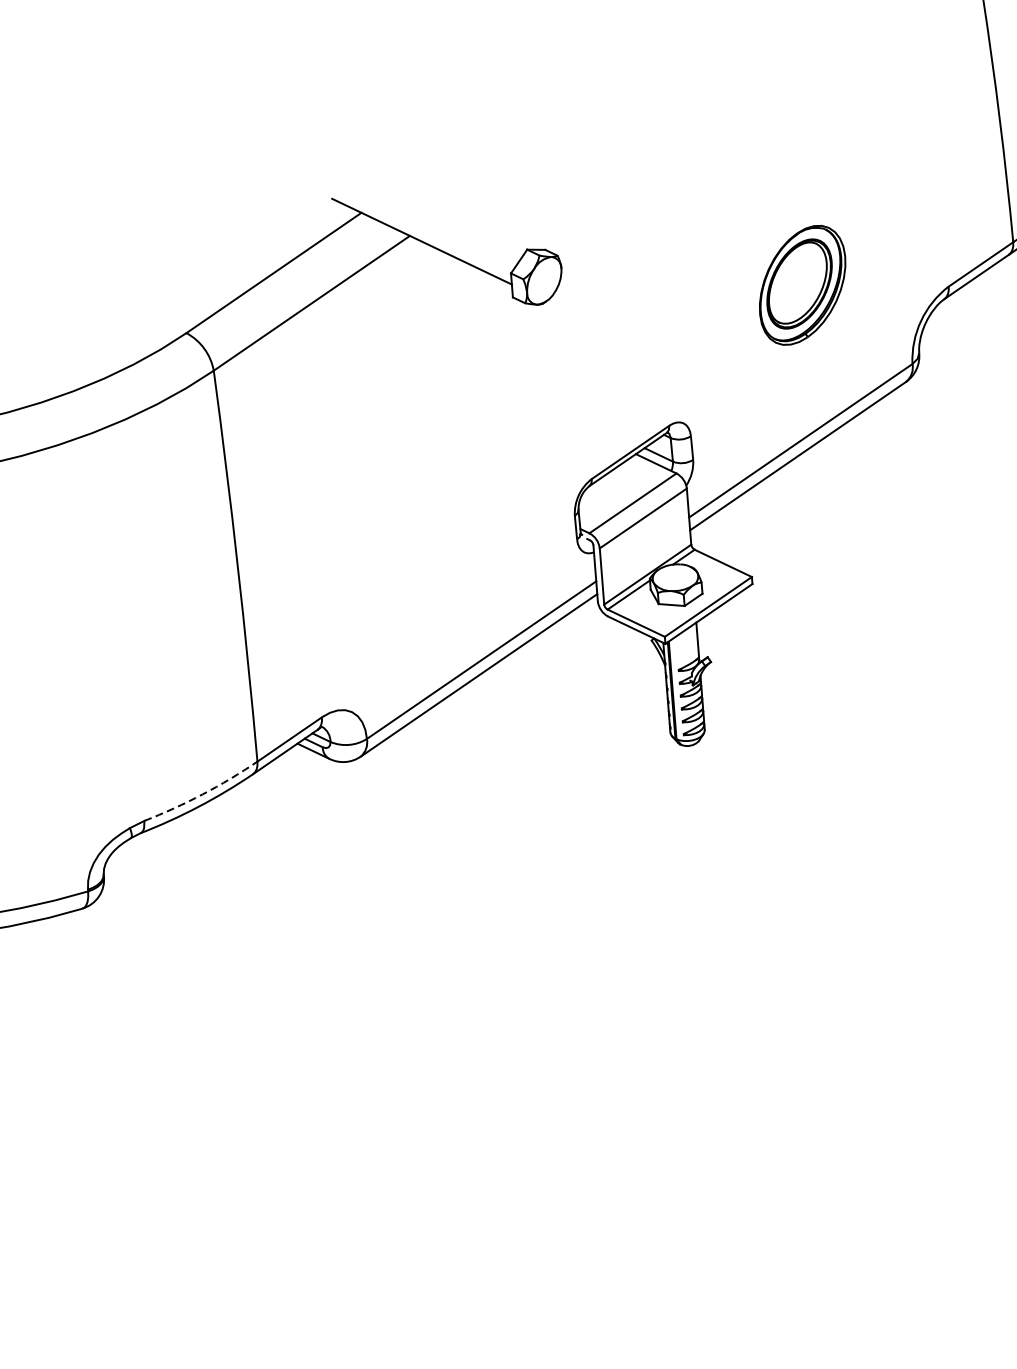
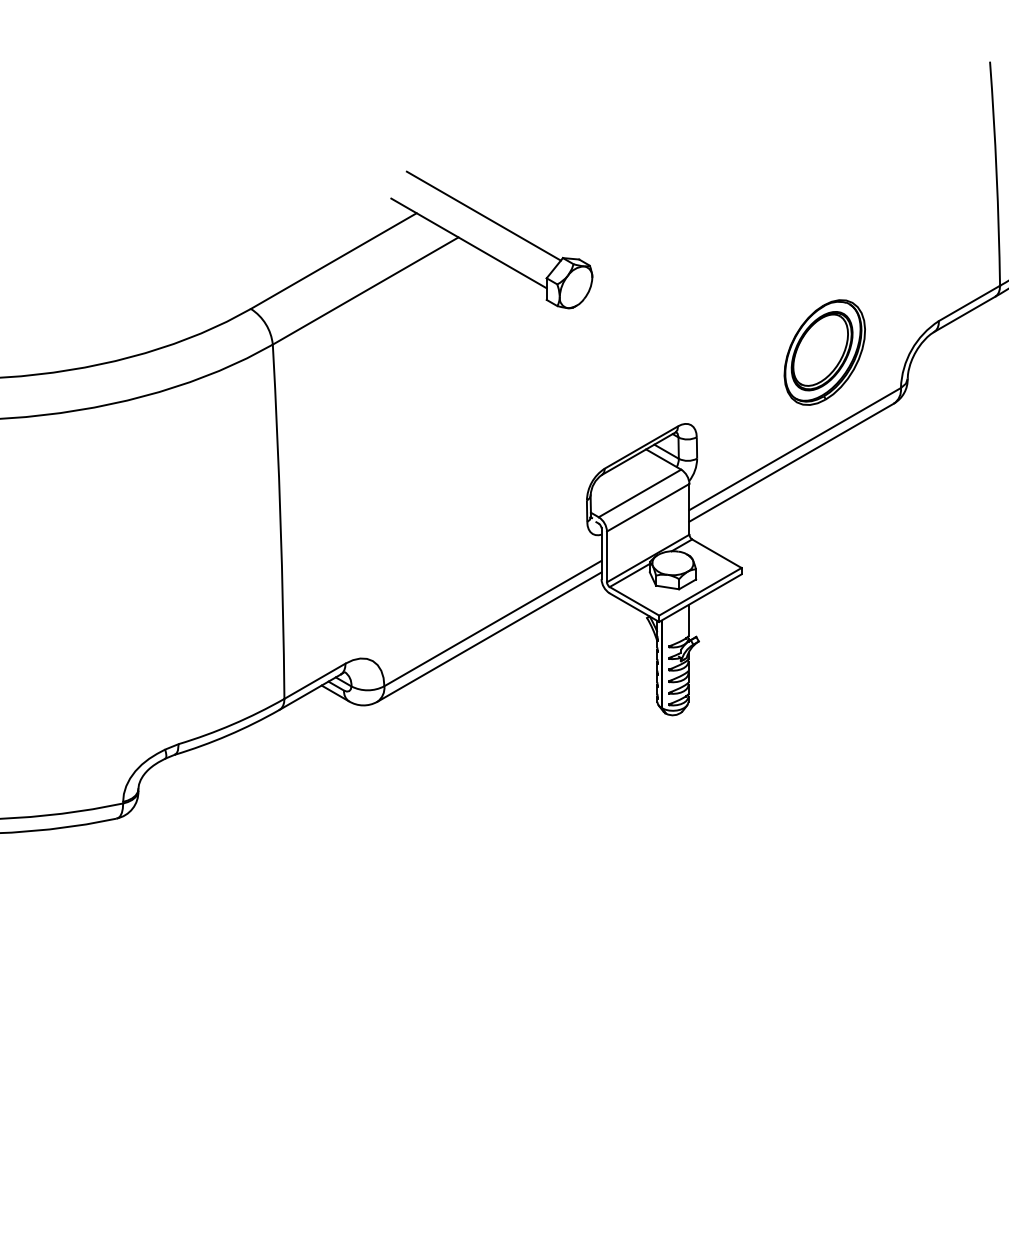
line: (435, 209) -> (483, 215), added
part: (802, 285) -> (824, 352), moved
arc: (202, 794) -> (232, 724), dashed -> solid

